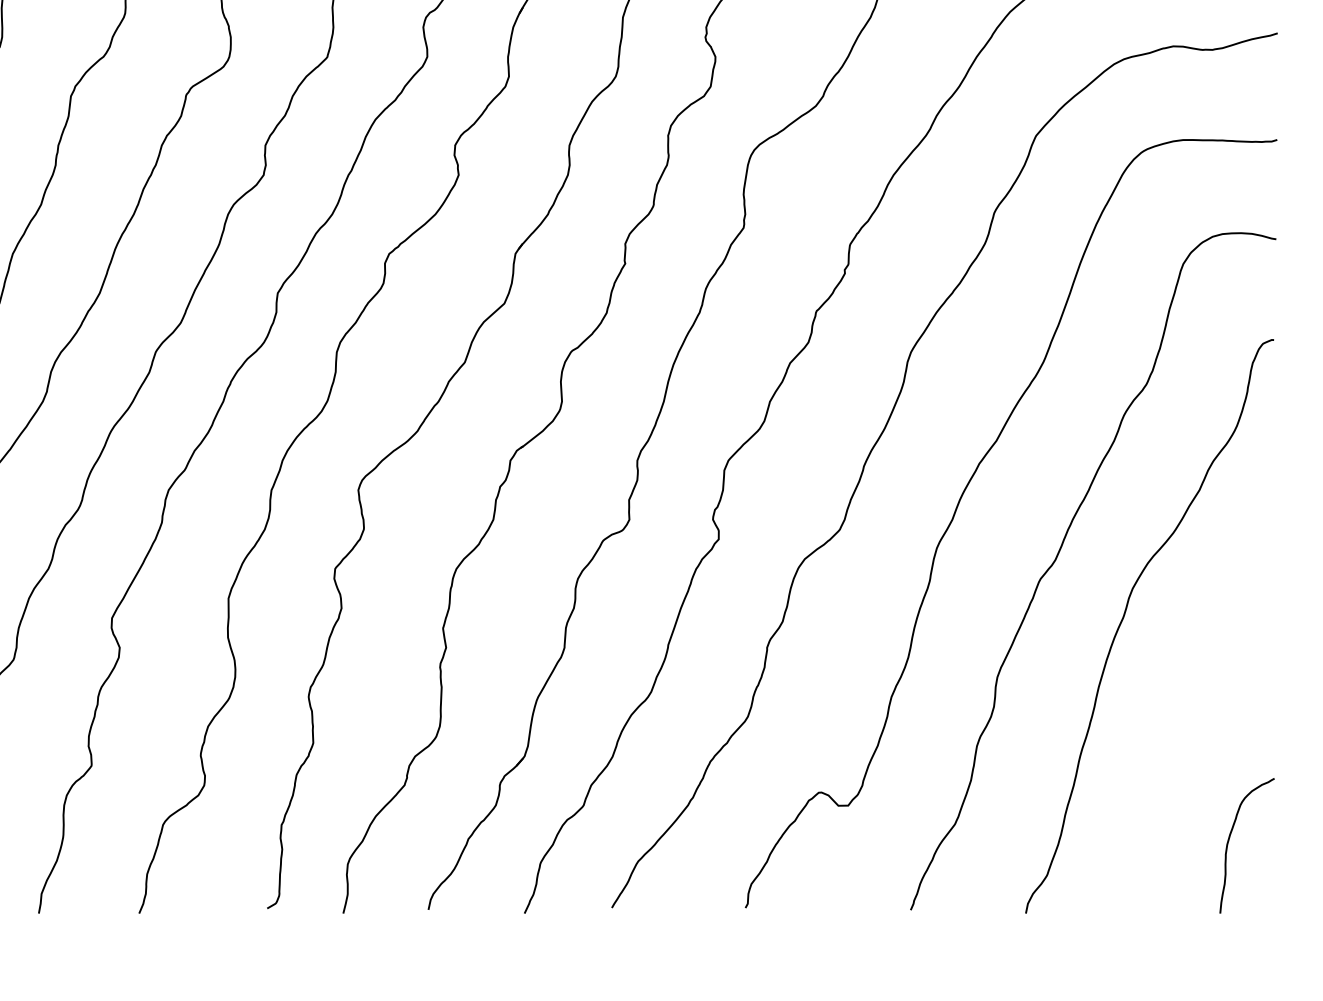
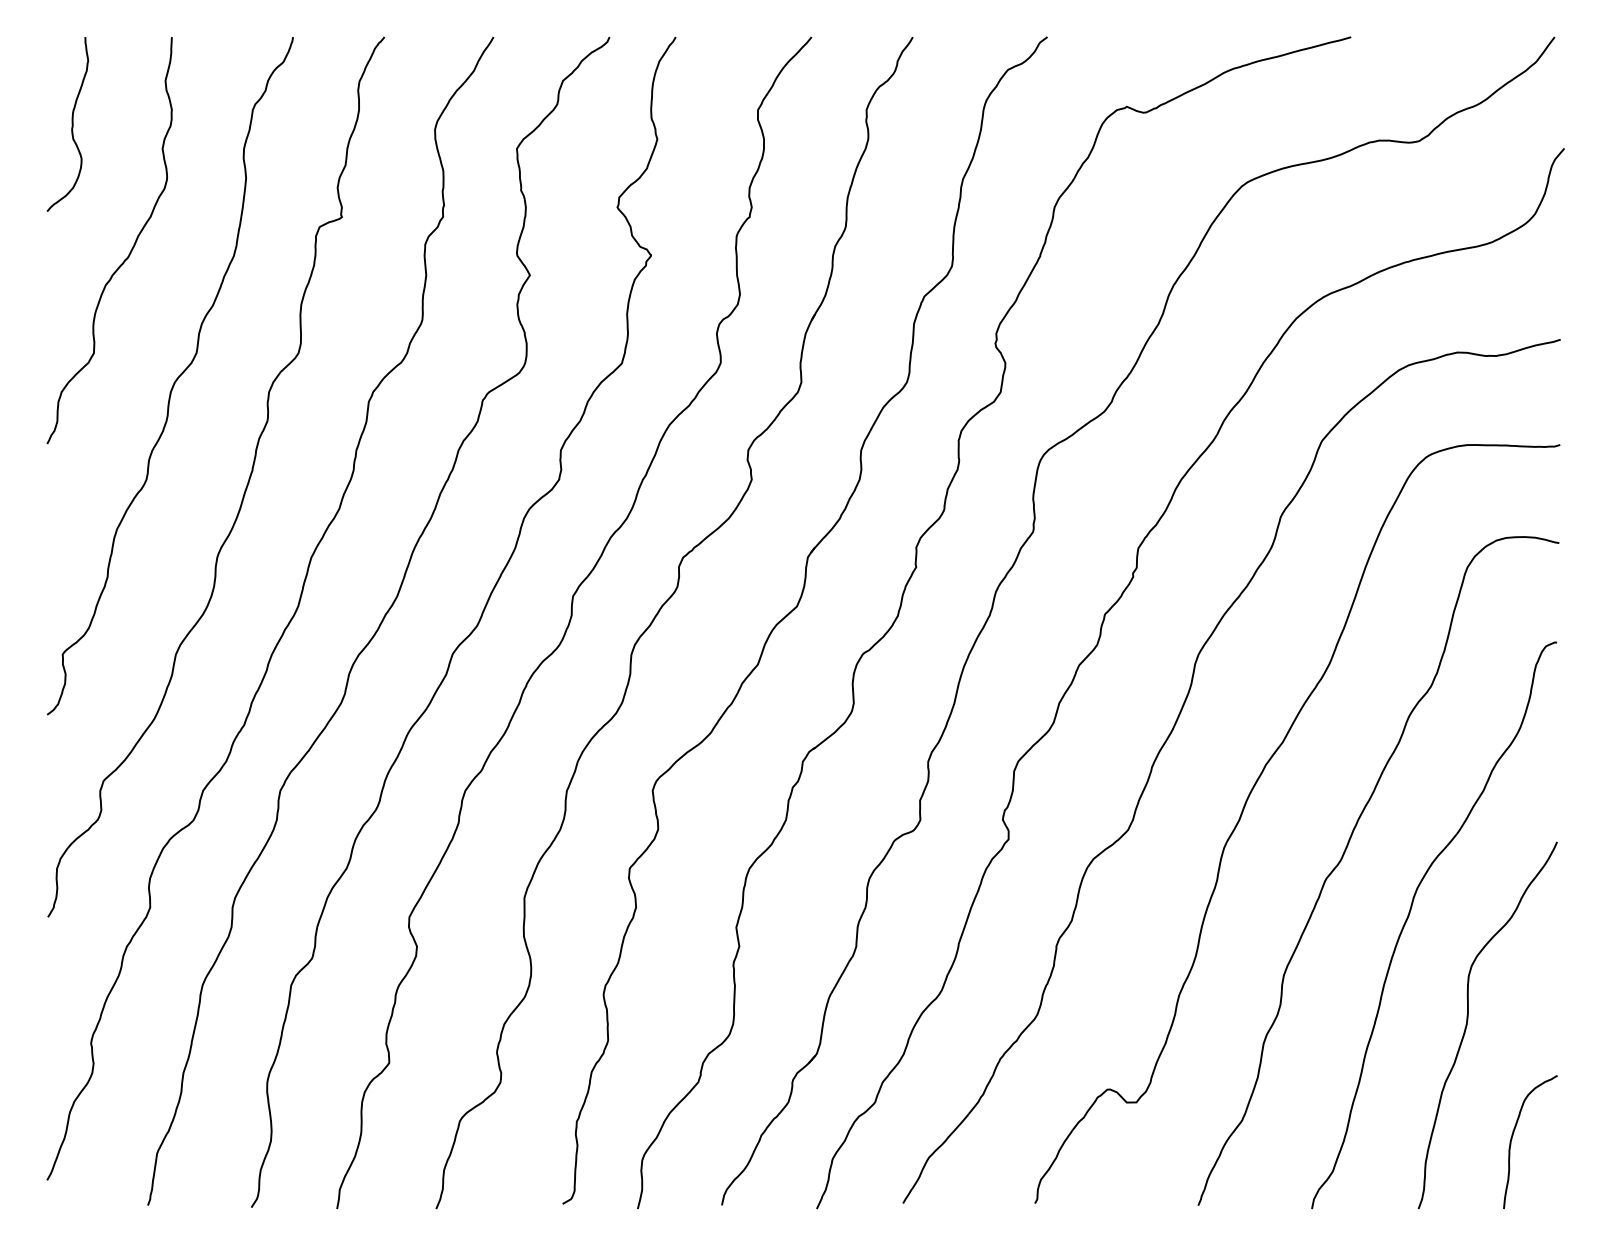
curve: (1184, 722) -> (1468, 1020), added

